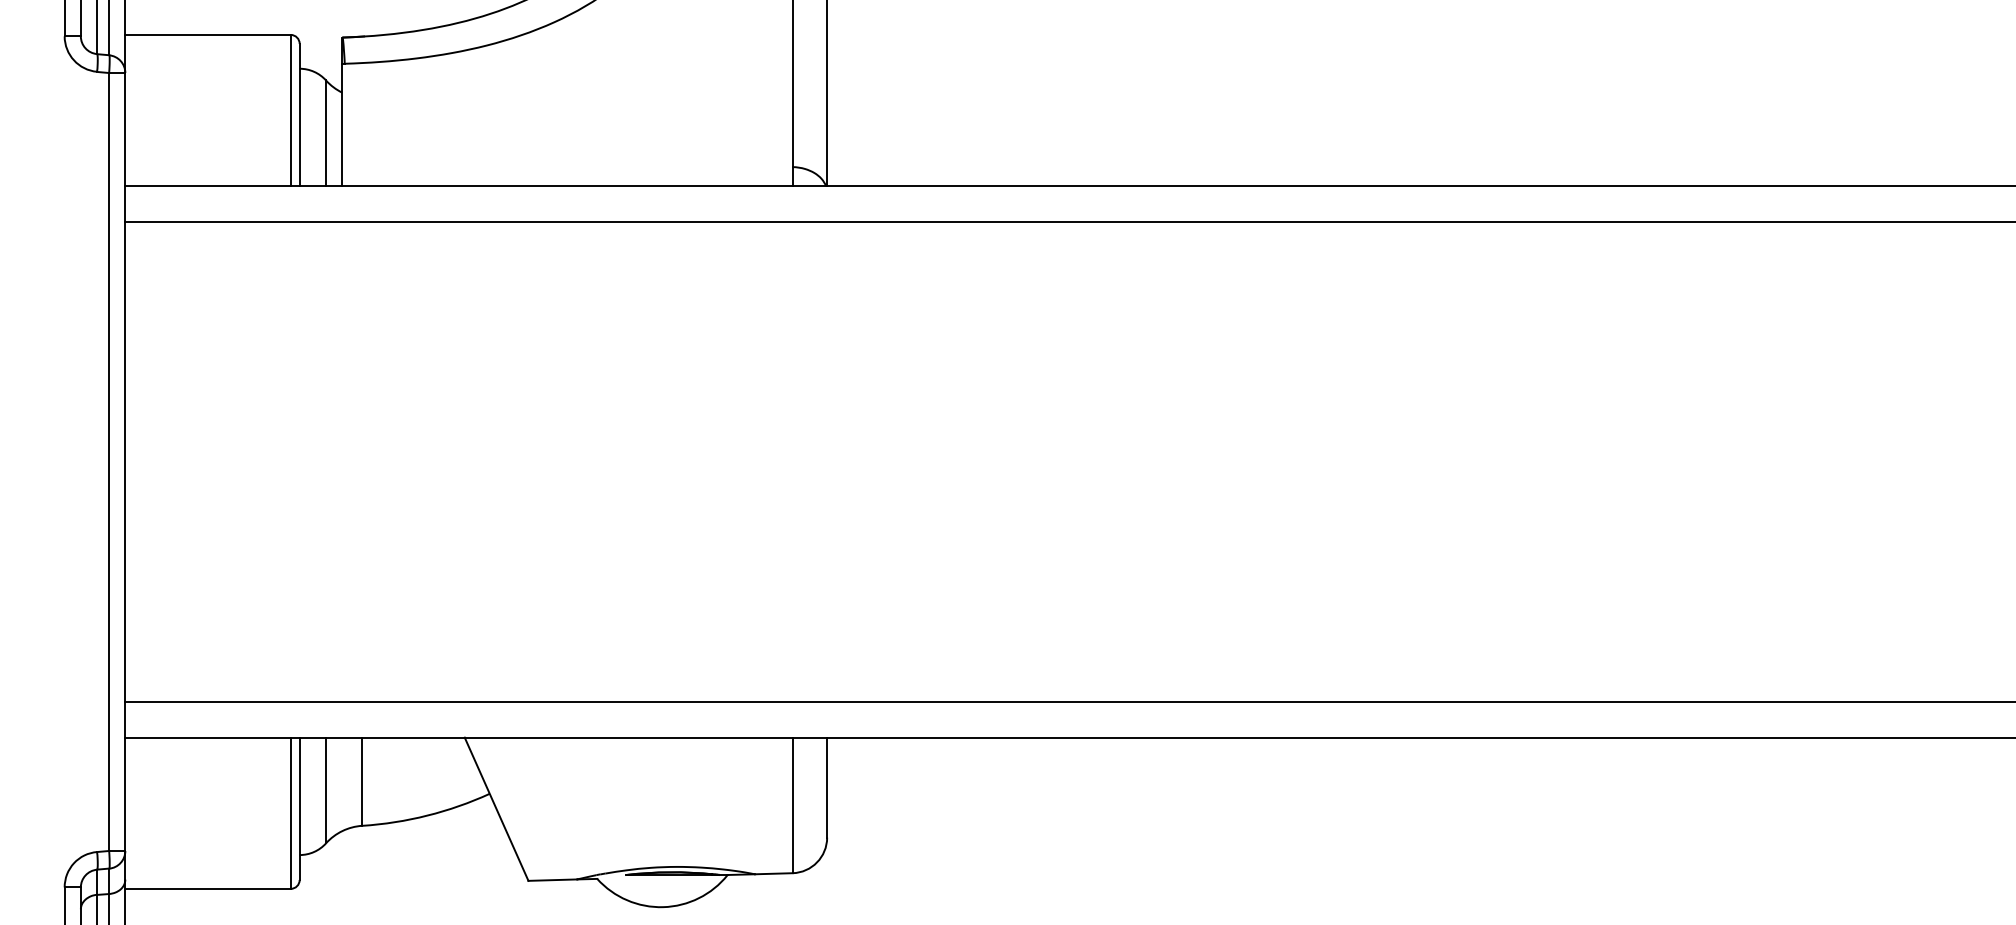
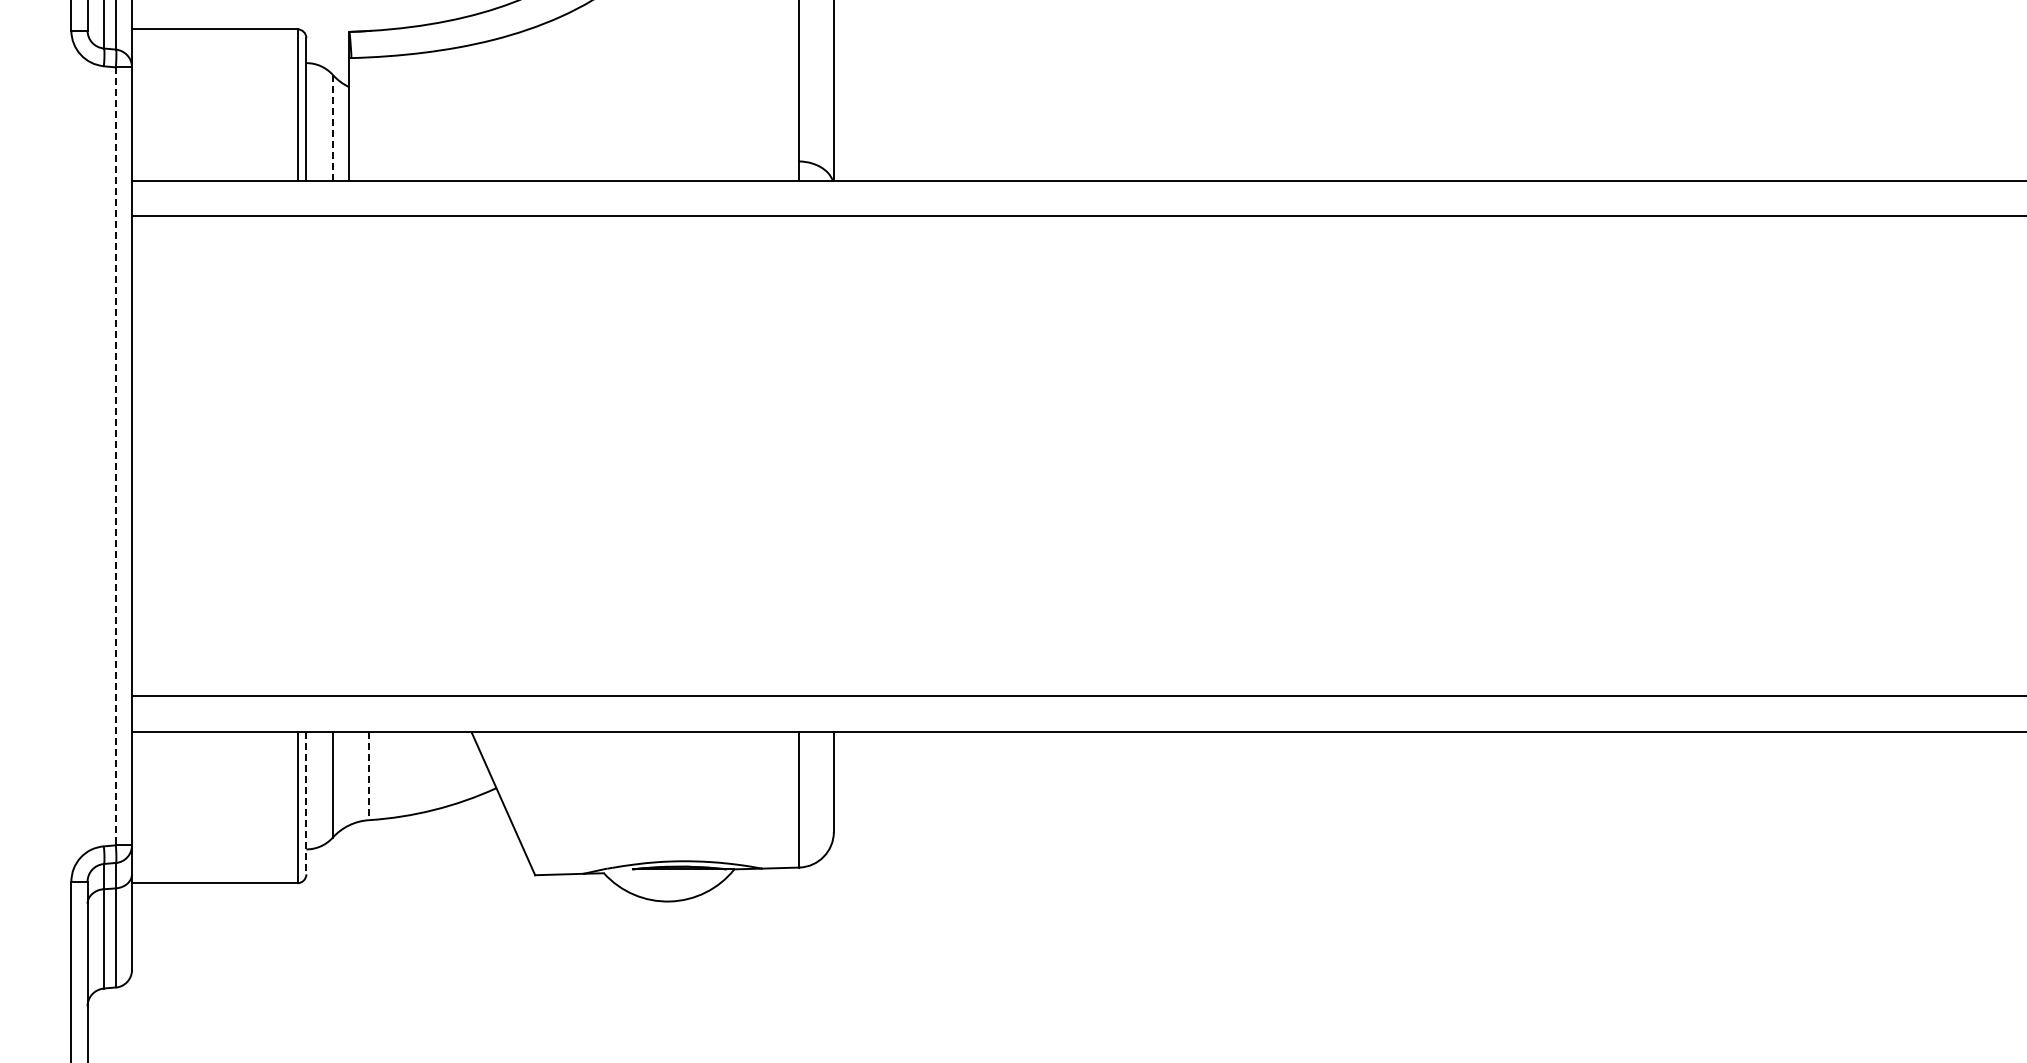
line: (325, 133) -> (332, 127), solid -> dashed
line: (108, 462) -> (115, 456), solid -> dashed
line: (362, 782) -> (369, 776), solid -> dashed
line: (299, 809) -> (306, 803), solid -> dashed

